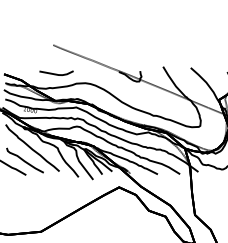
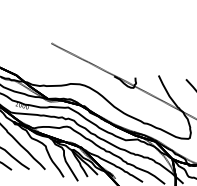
line: (56, 73) -> (51, 71), removed

